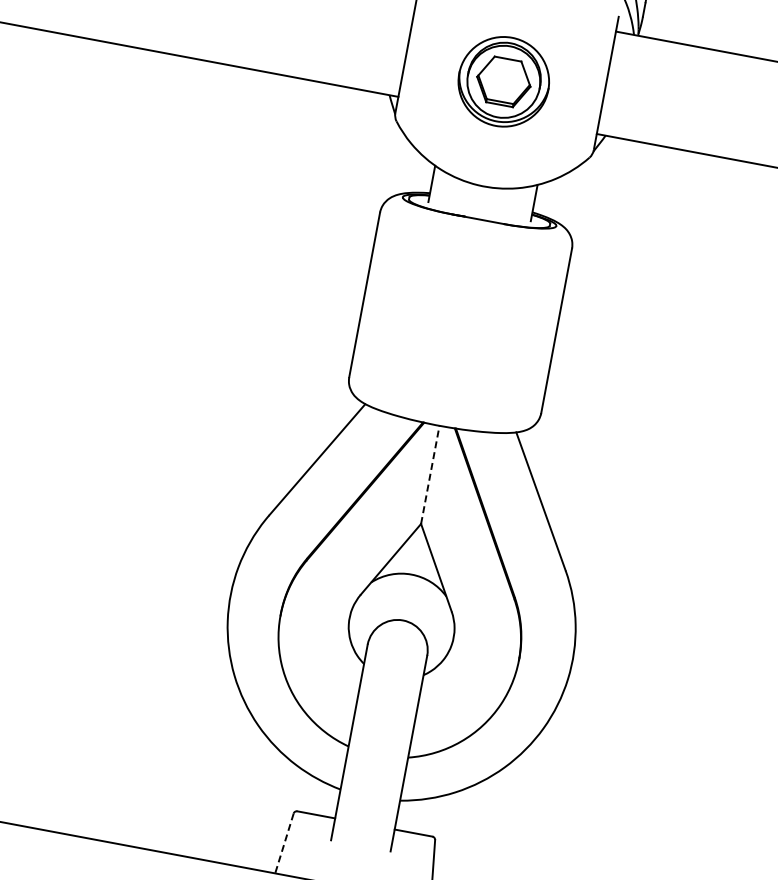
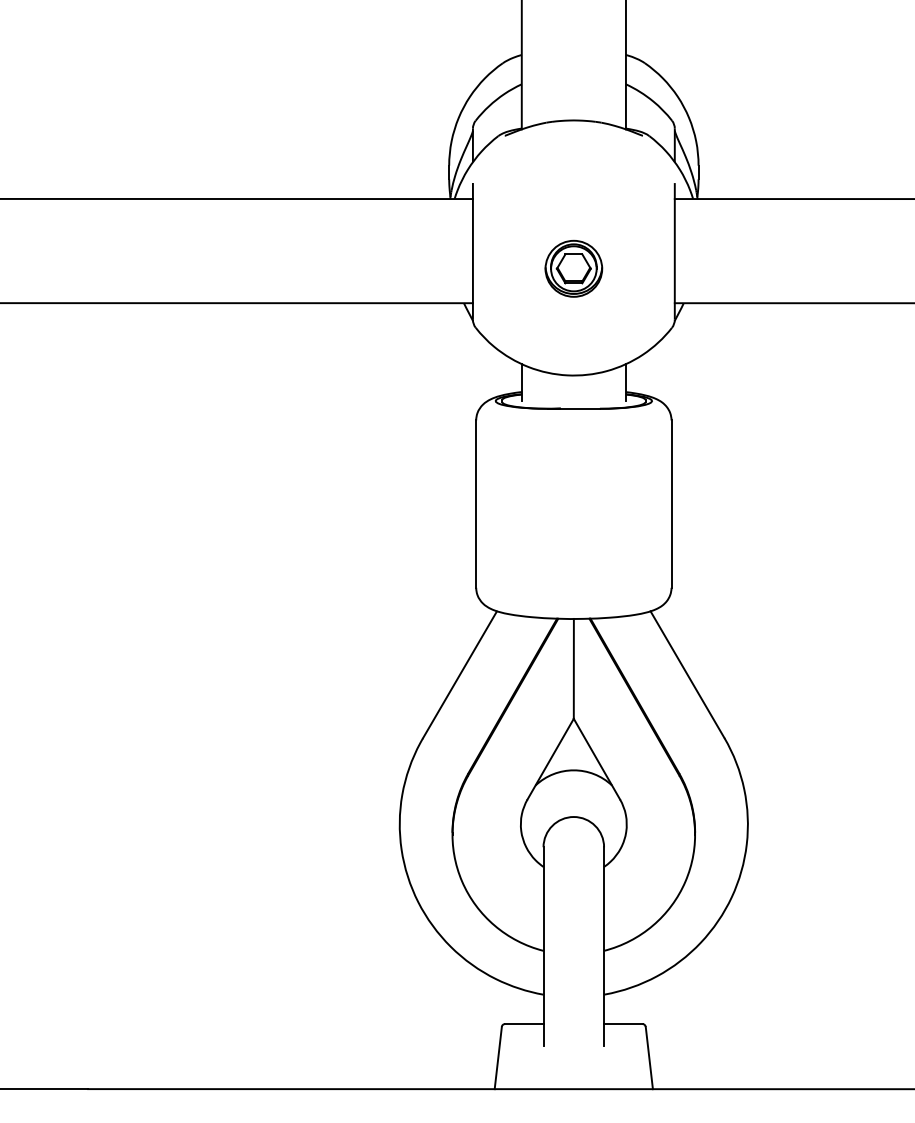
part: (503, 81) -> (573, 268), size x0.62
line: (430, 474) -> (573, 668), dashed -> solid
line: (284, 843) -> (498, 1058), dashed -> solid

